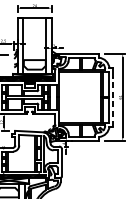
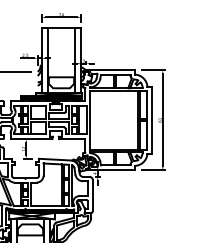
line: (112, 101) -> (151, 125), dashed -> solid

